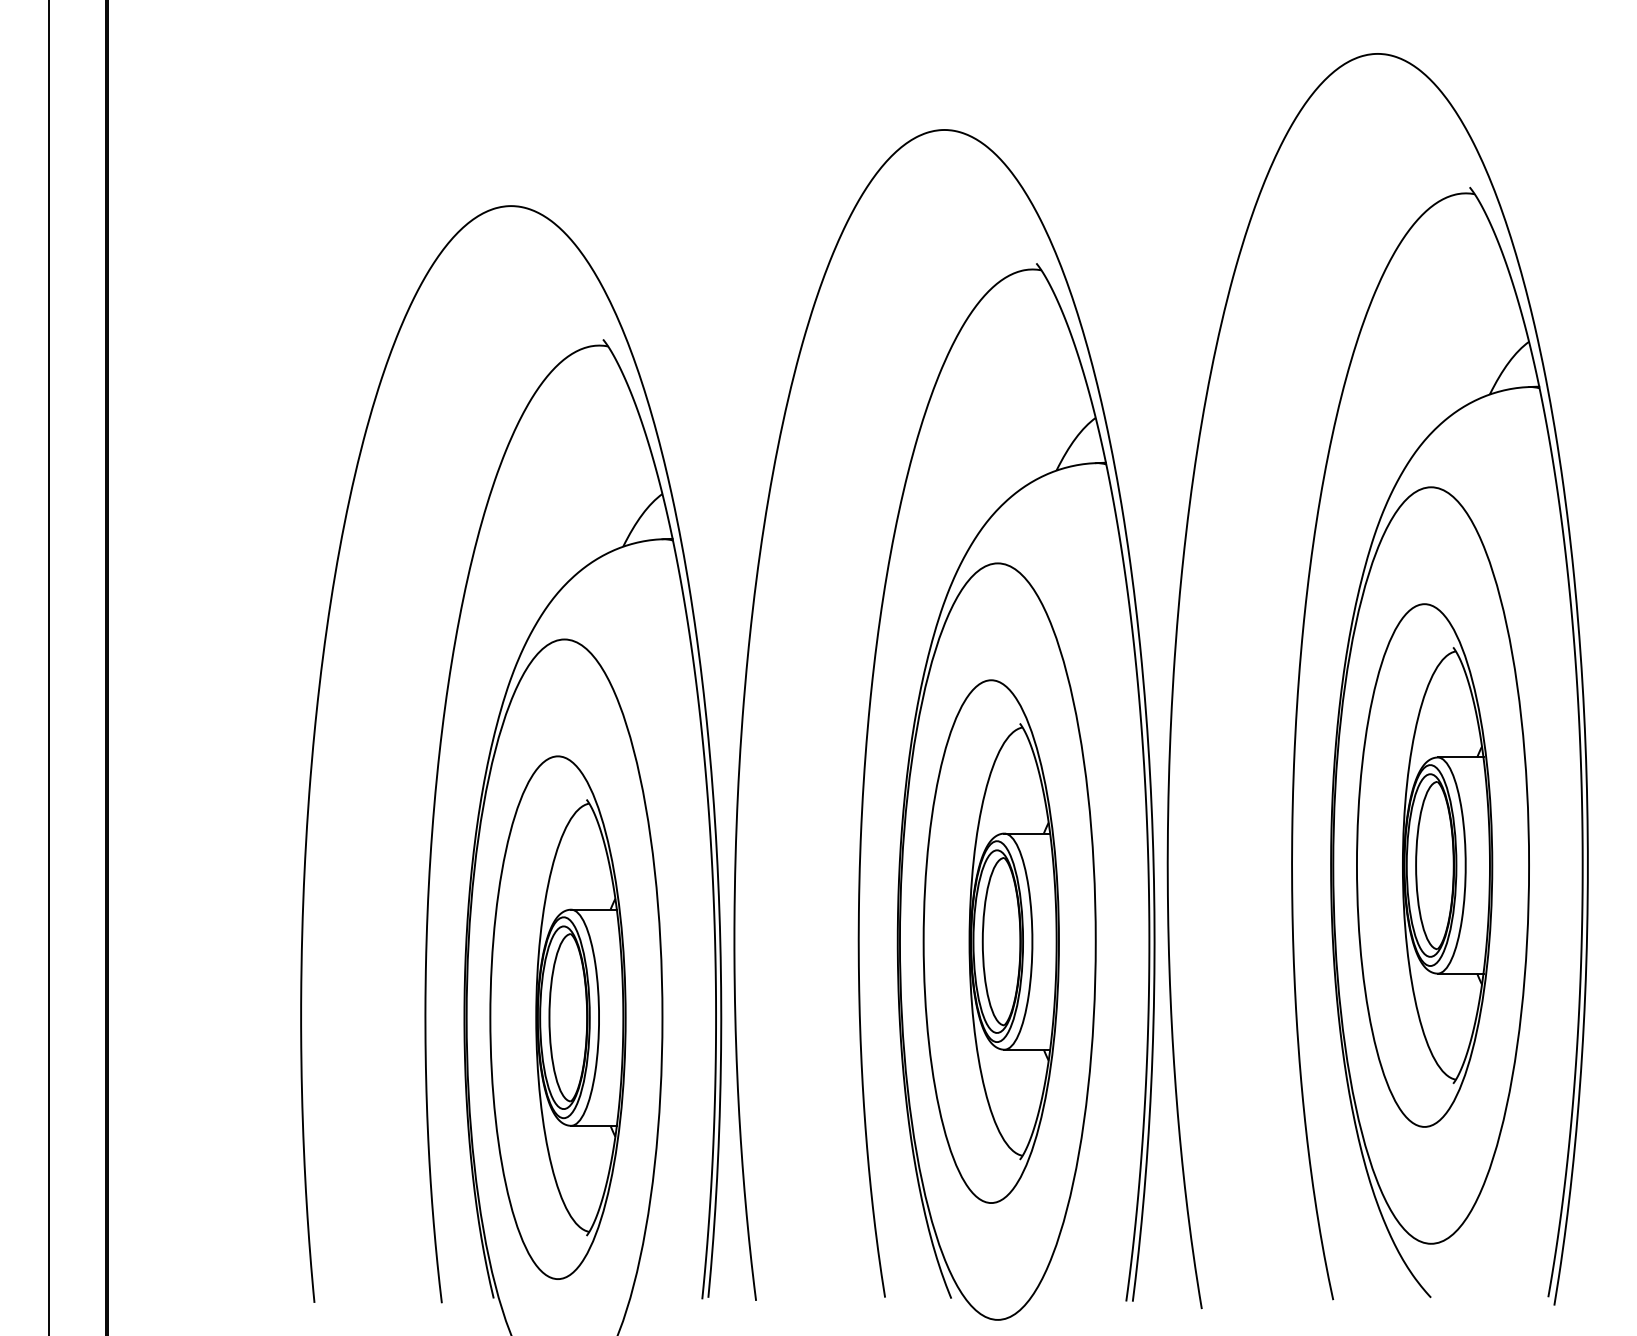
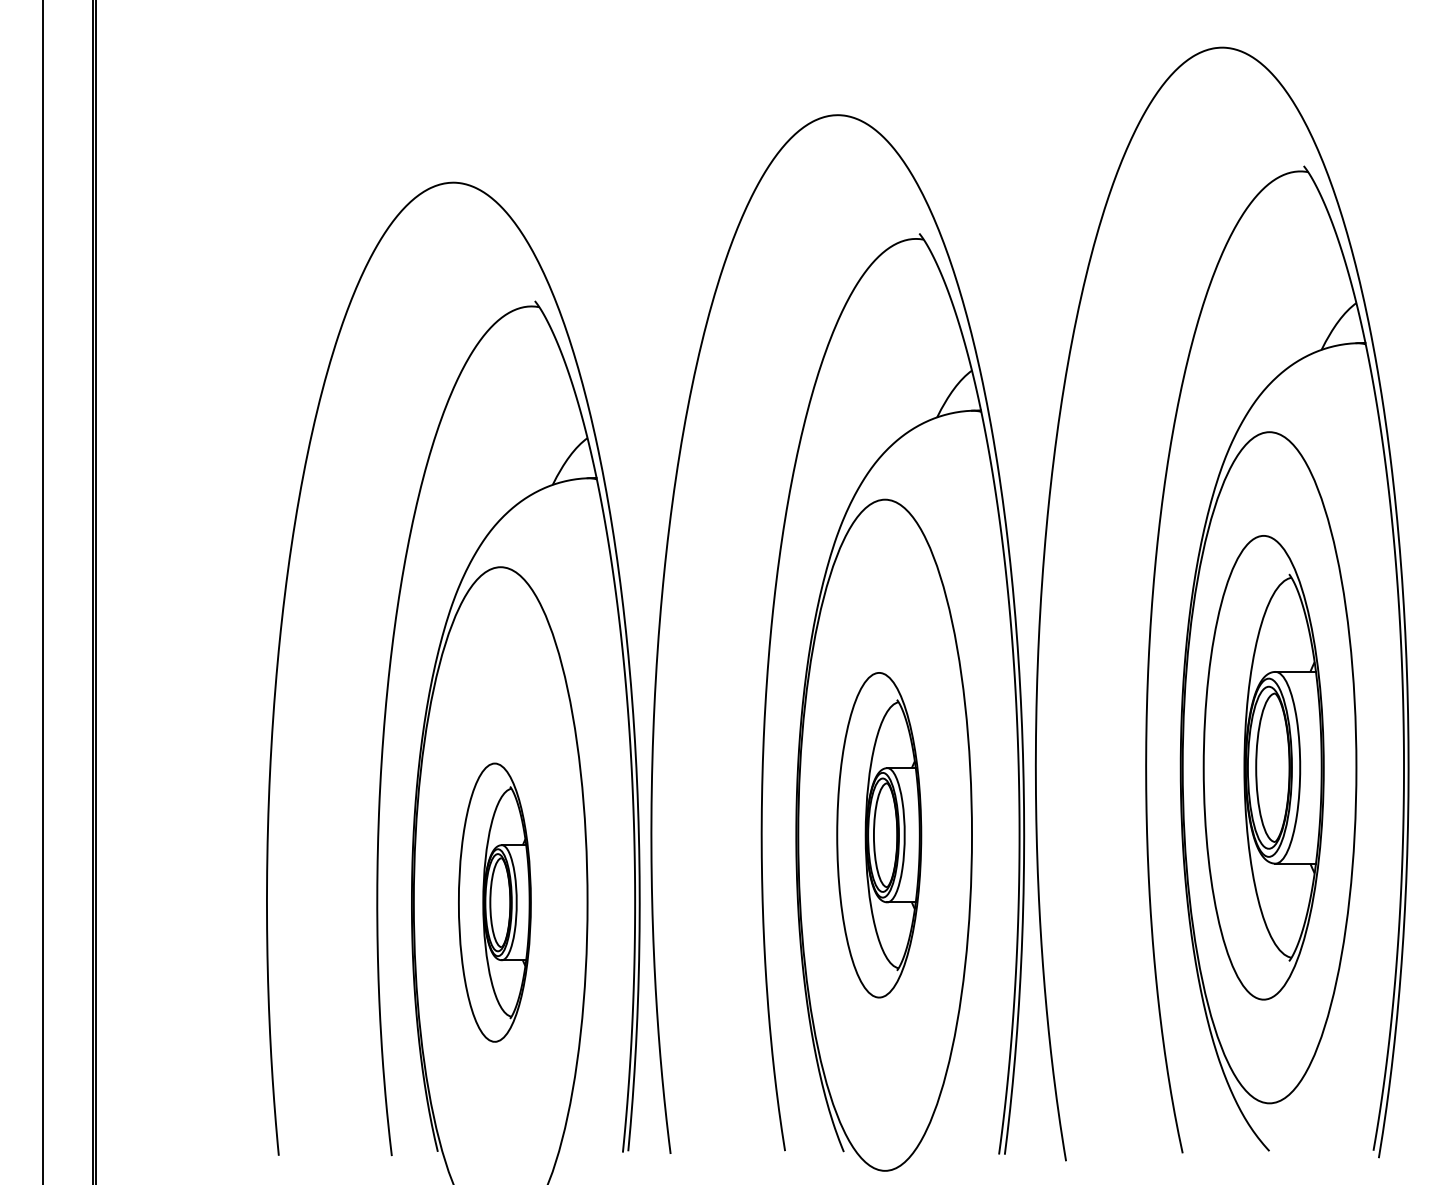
part: (990, 941) -> (878, 835), size x0.7
part: (557, 1017) -> (494, 902), size x0.6

